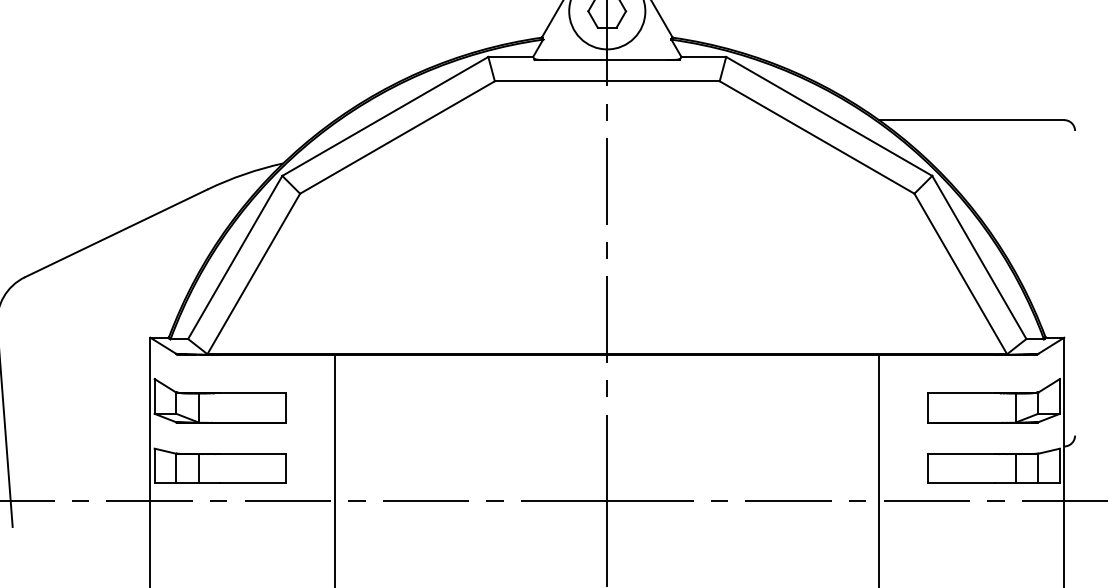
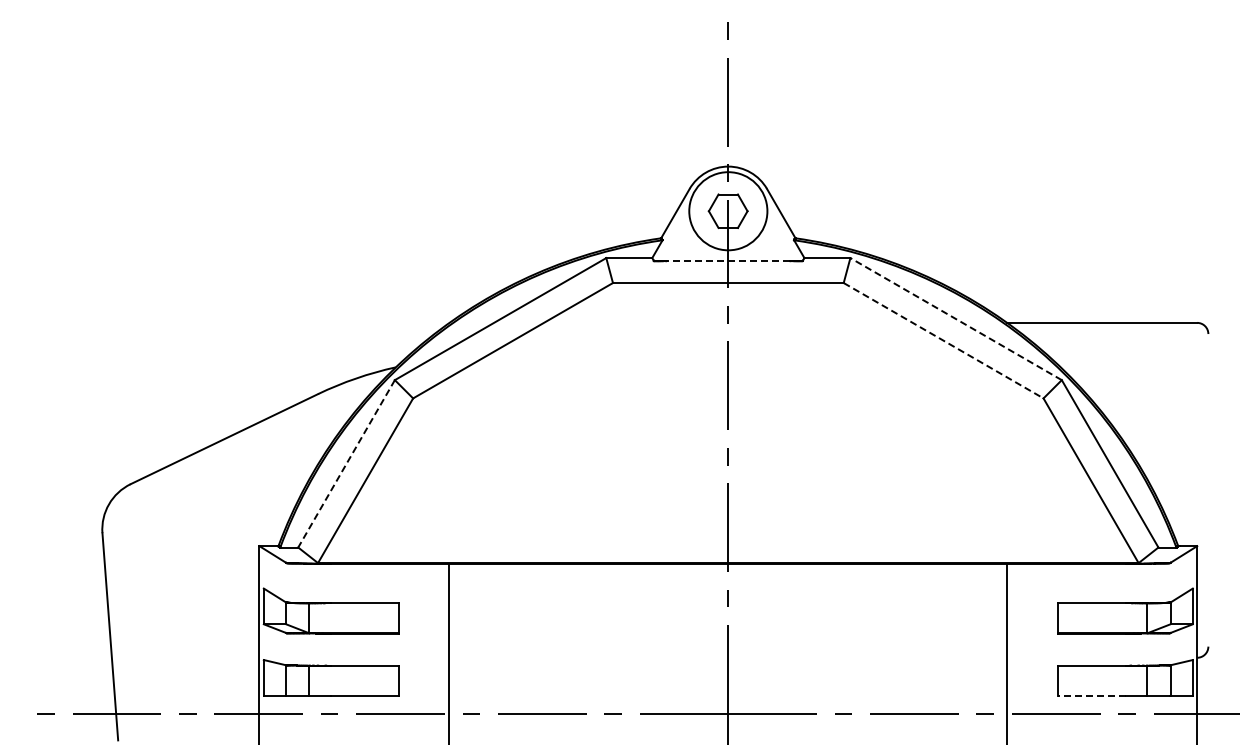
line: (607, 60) -> (728, 261), solid -> dashed
line: (828, 115) -> (955, 318), solid -> dashed
line: (817, 137) -> (944, 340), solid -> dashed
line: (235, 257) -> (346, 463), solid -> dashed
line: (961, 483) -> (1091, 695), solid -> dashed

